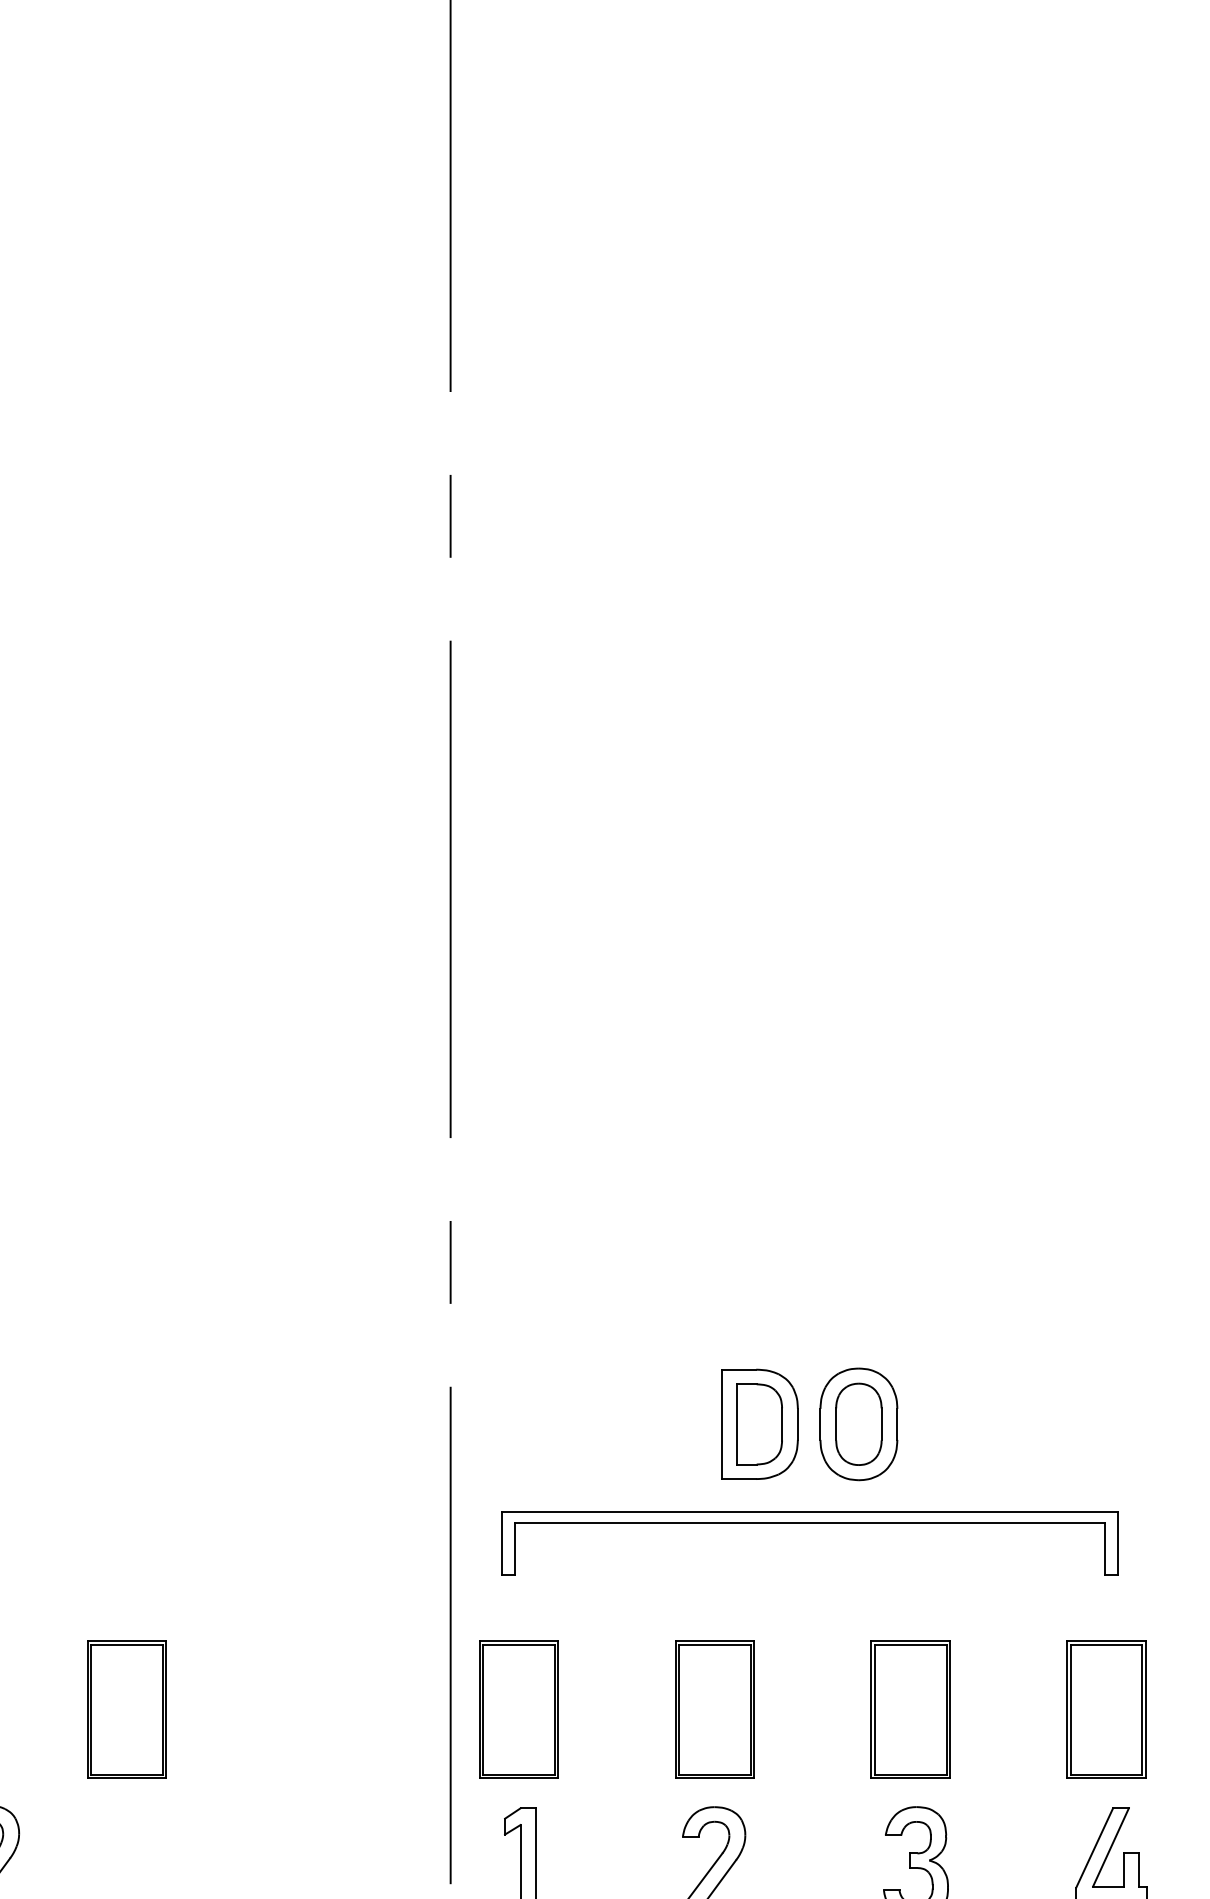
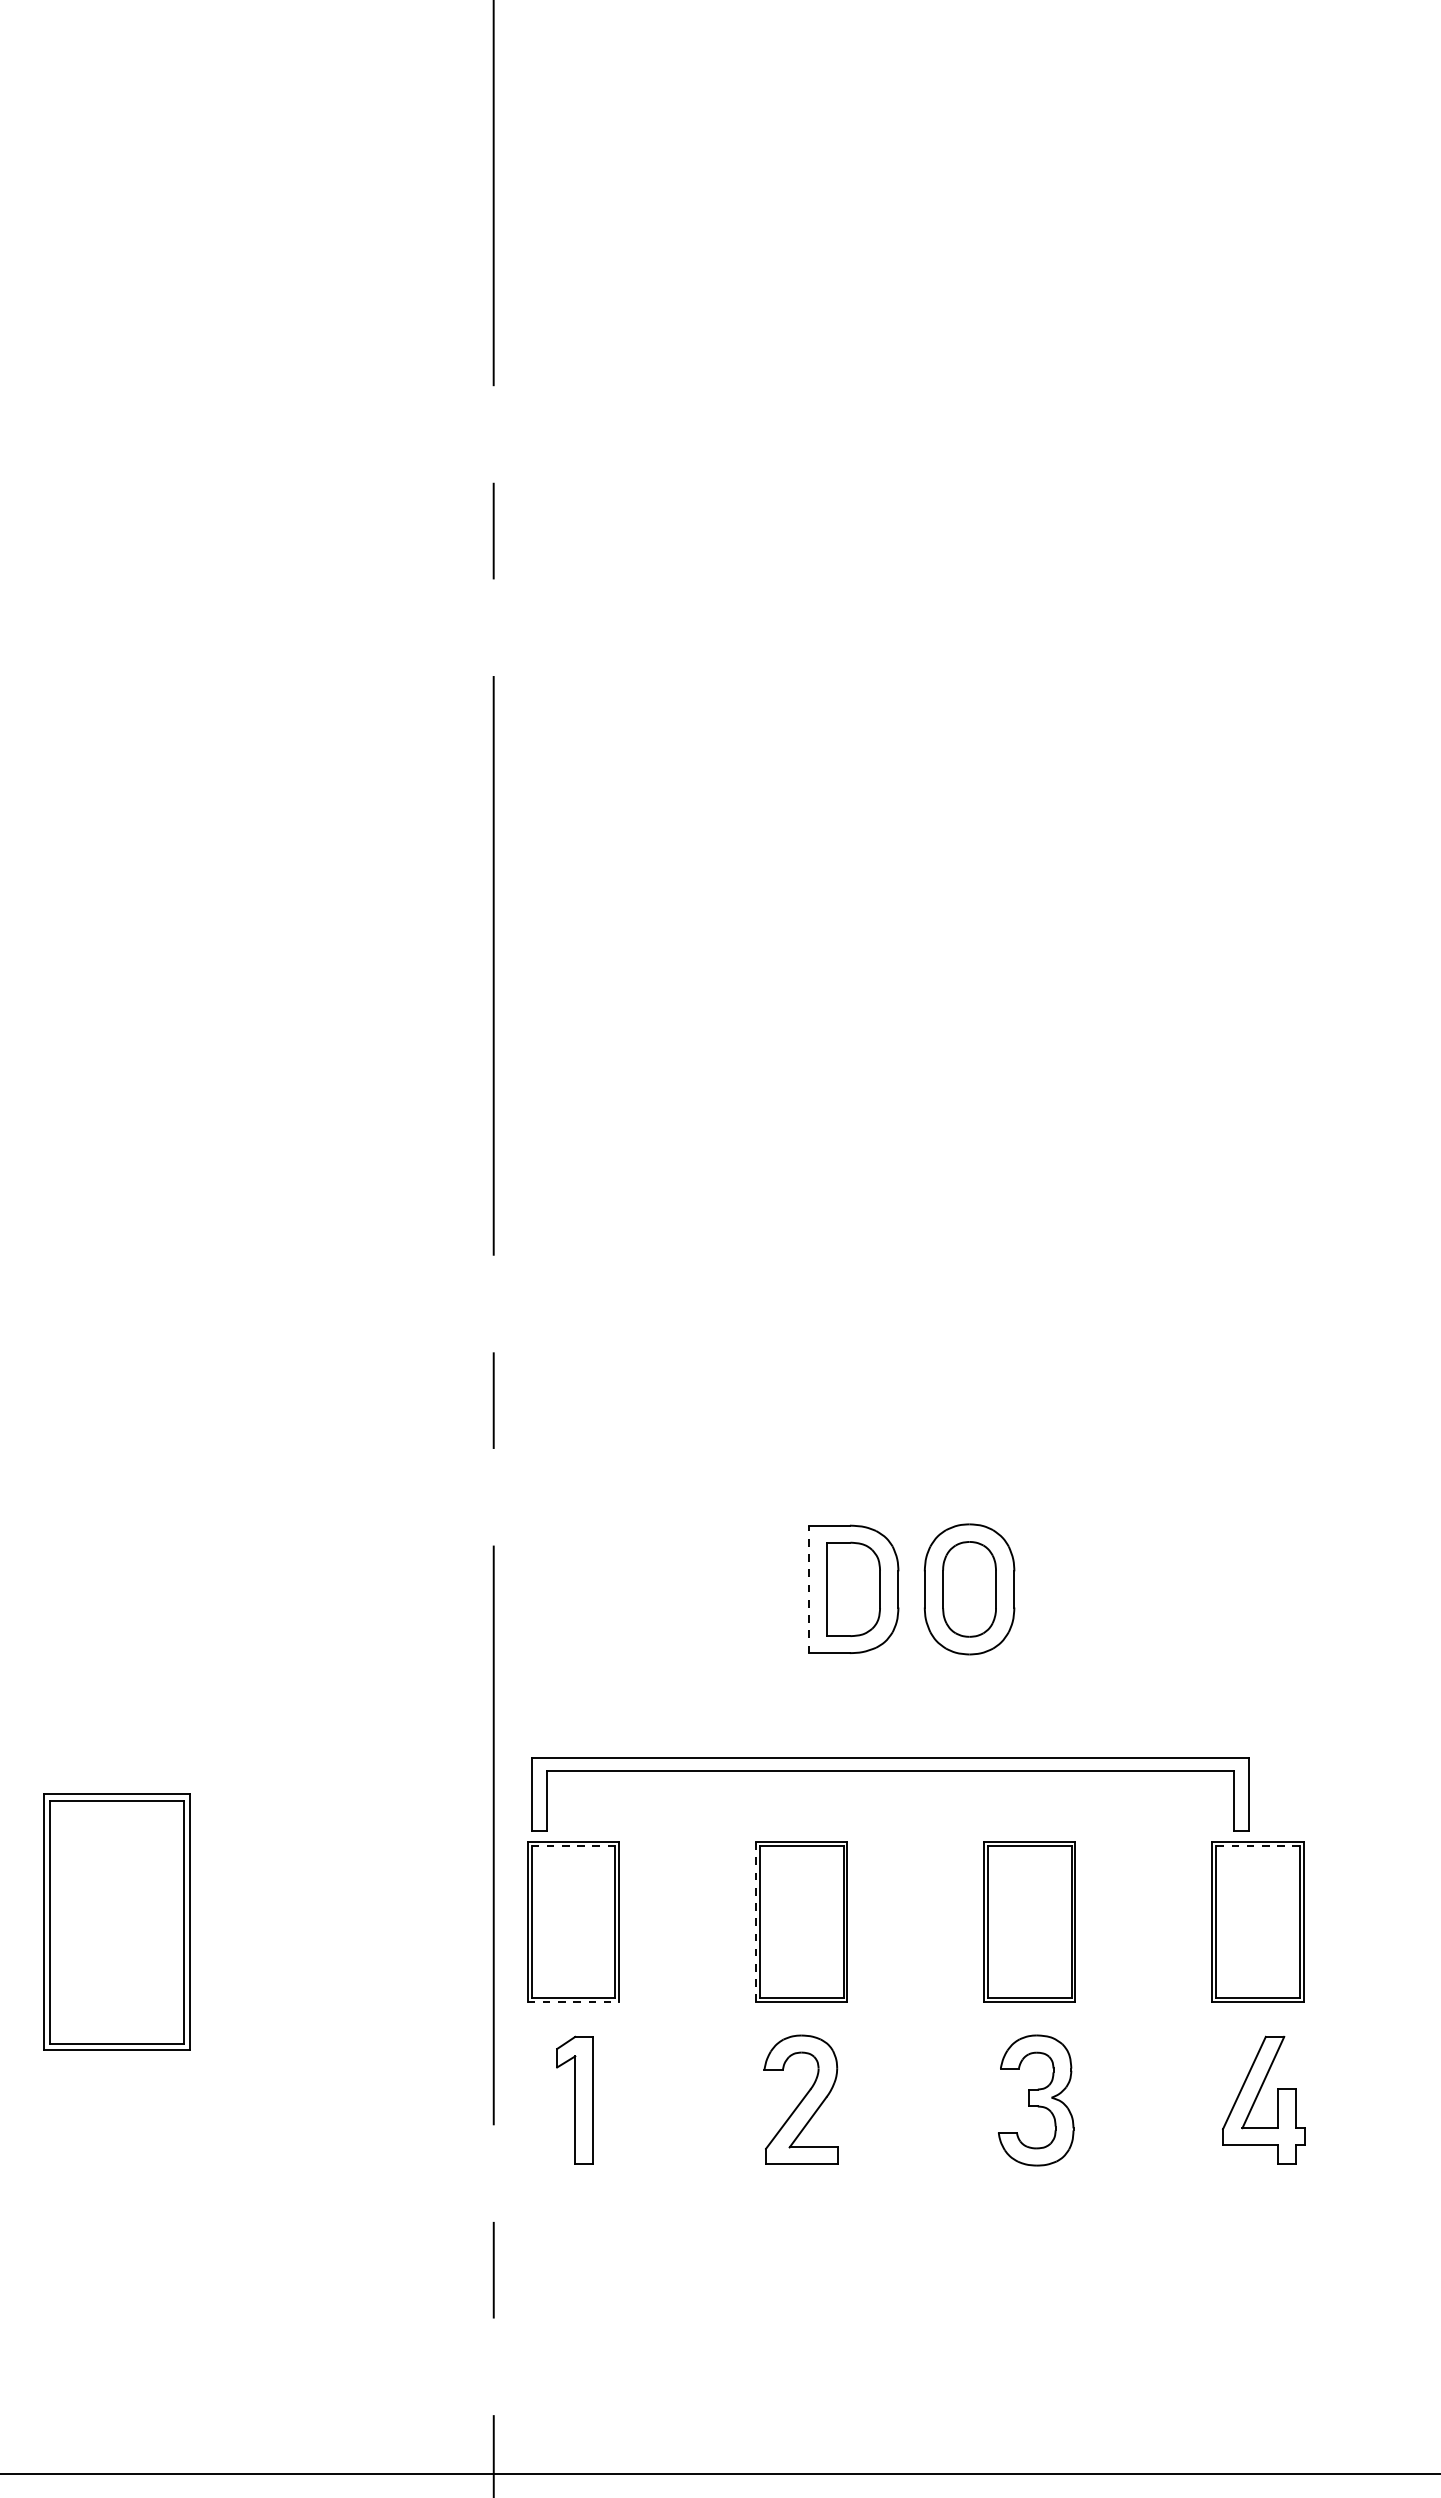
line: (721, 1424) -> (809, 1589), solid -> dashed
part: (809, 1523) -> (890, 1771), moved
line: (519, 1644) -> (573, 1846), solid -> dashed
line: (1106, 1644) -> (1258, 1846), solid -> dashed
part: (126, 1709) -> (116, 1921), size x1.6
line: (675, 1710) -> (755, 1922), solid -> dashed
line: (519, 1778) -> (573, 2002), solid -> dashed

